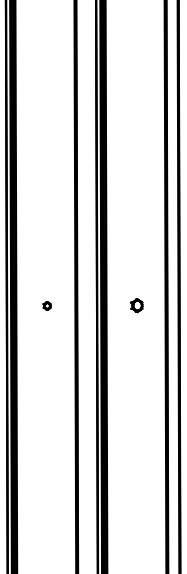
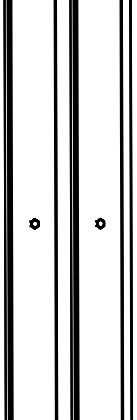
part: (46, 305) -> (34, 223), size x1.67

